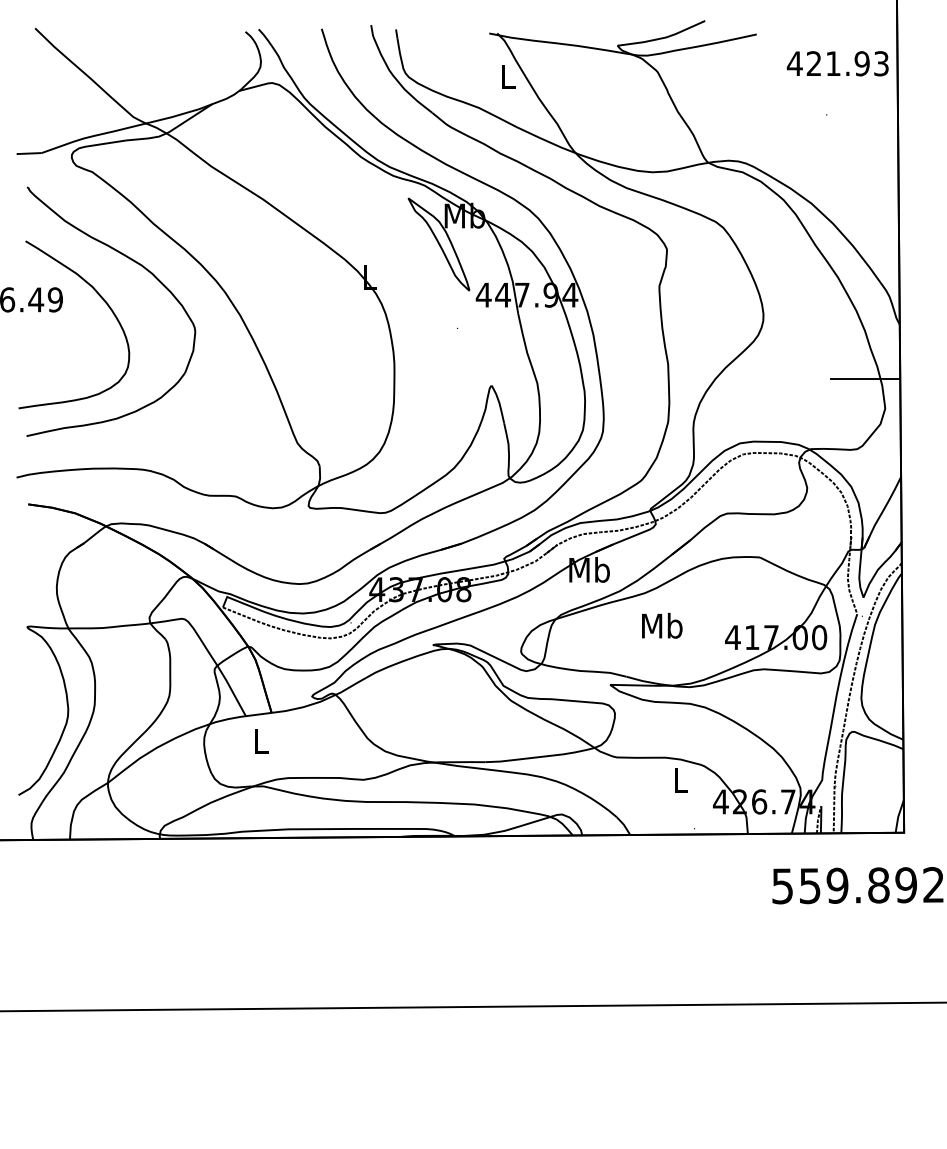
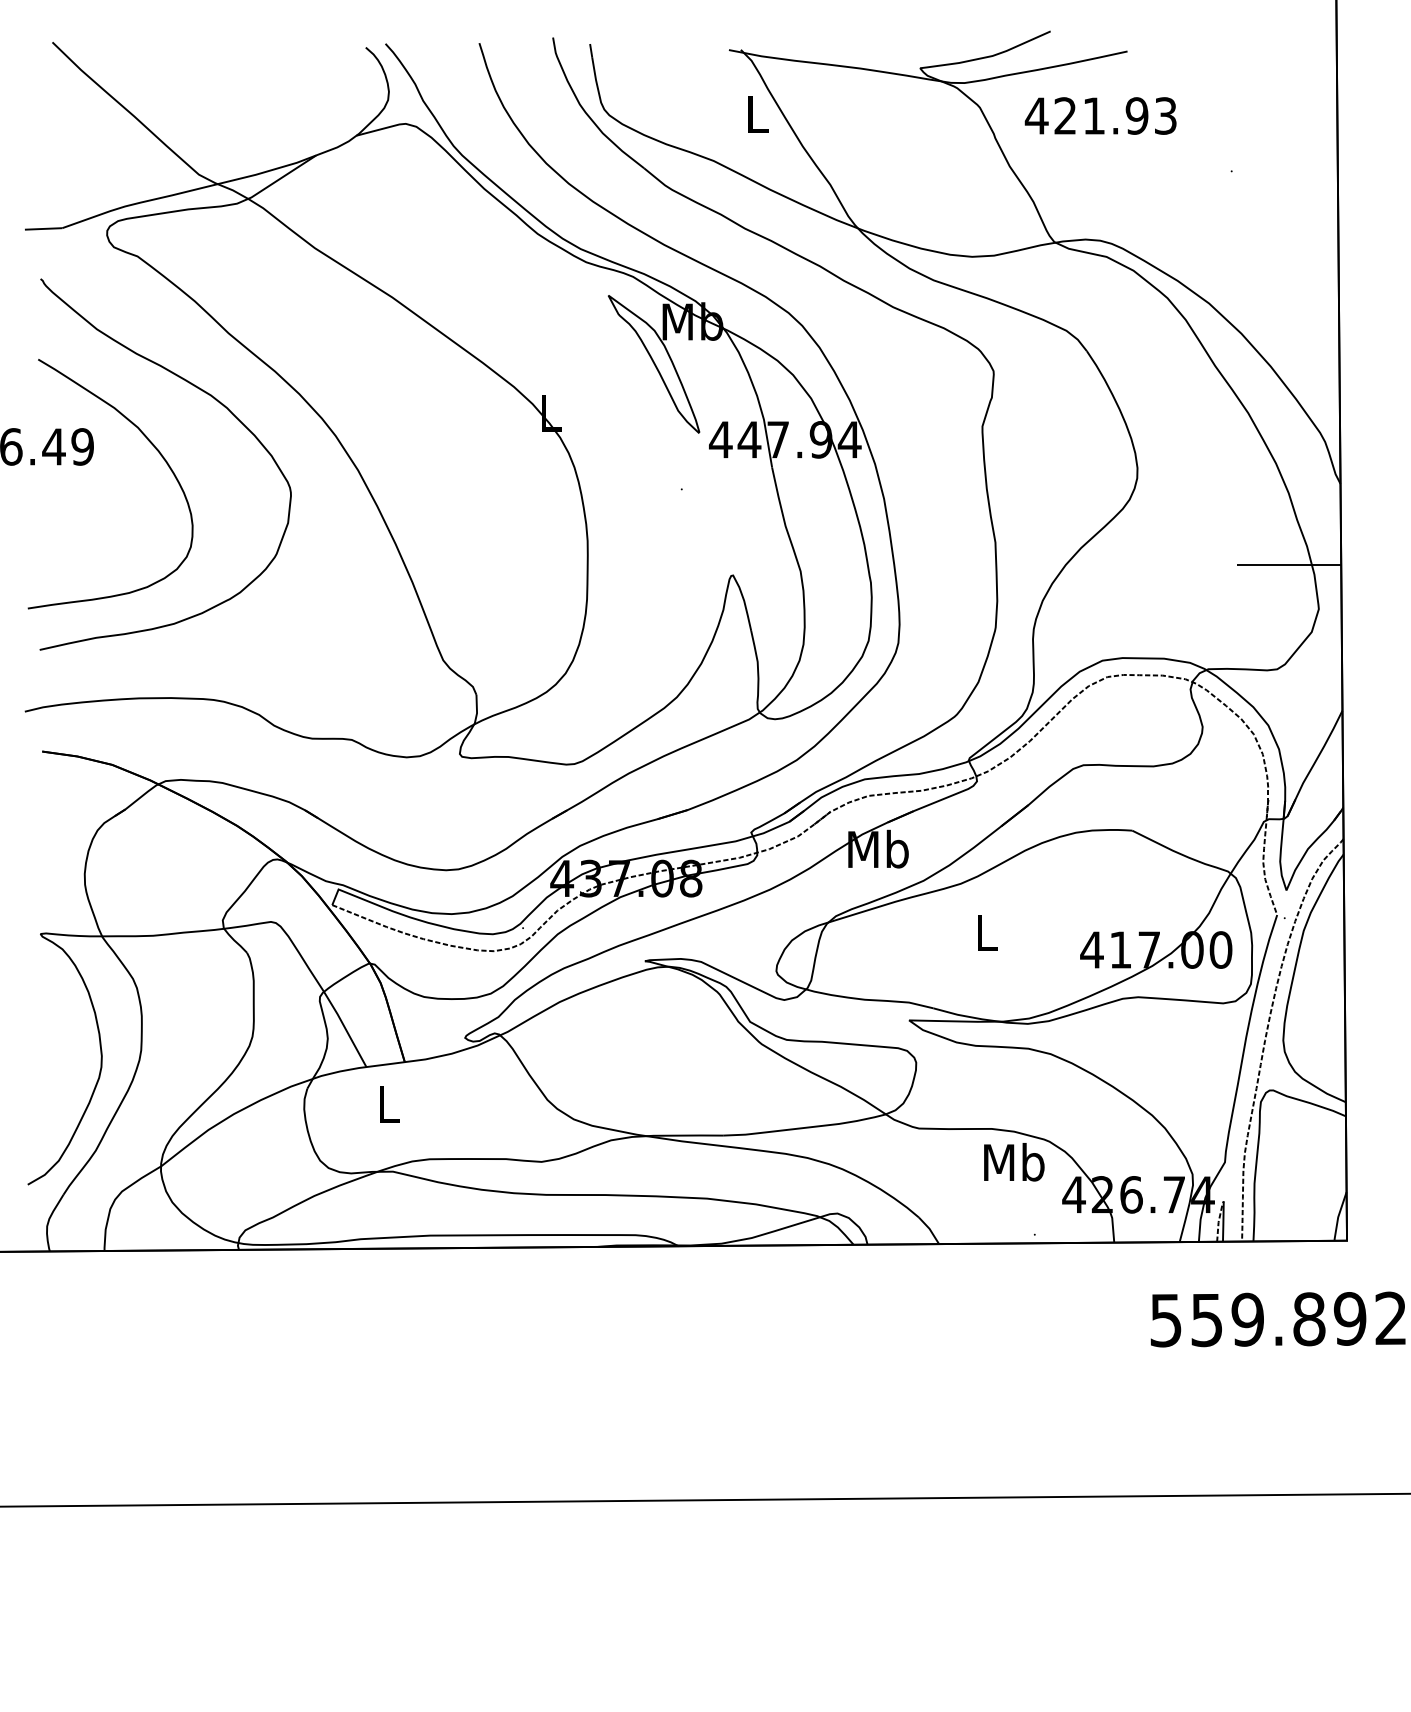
text: (837, 63) -> (1100, 115), moved
text: (662, 625) -> (987, 931), Mb -> L
text: (680, 779) -> (1013, 1161), L -> Mb

